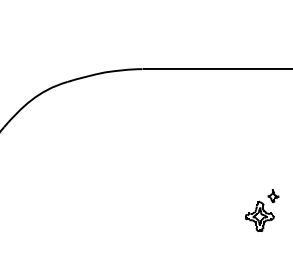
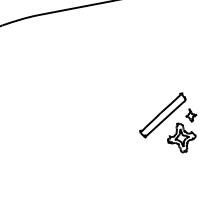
part: (245, 191) -> (162, 115), added

